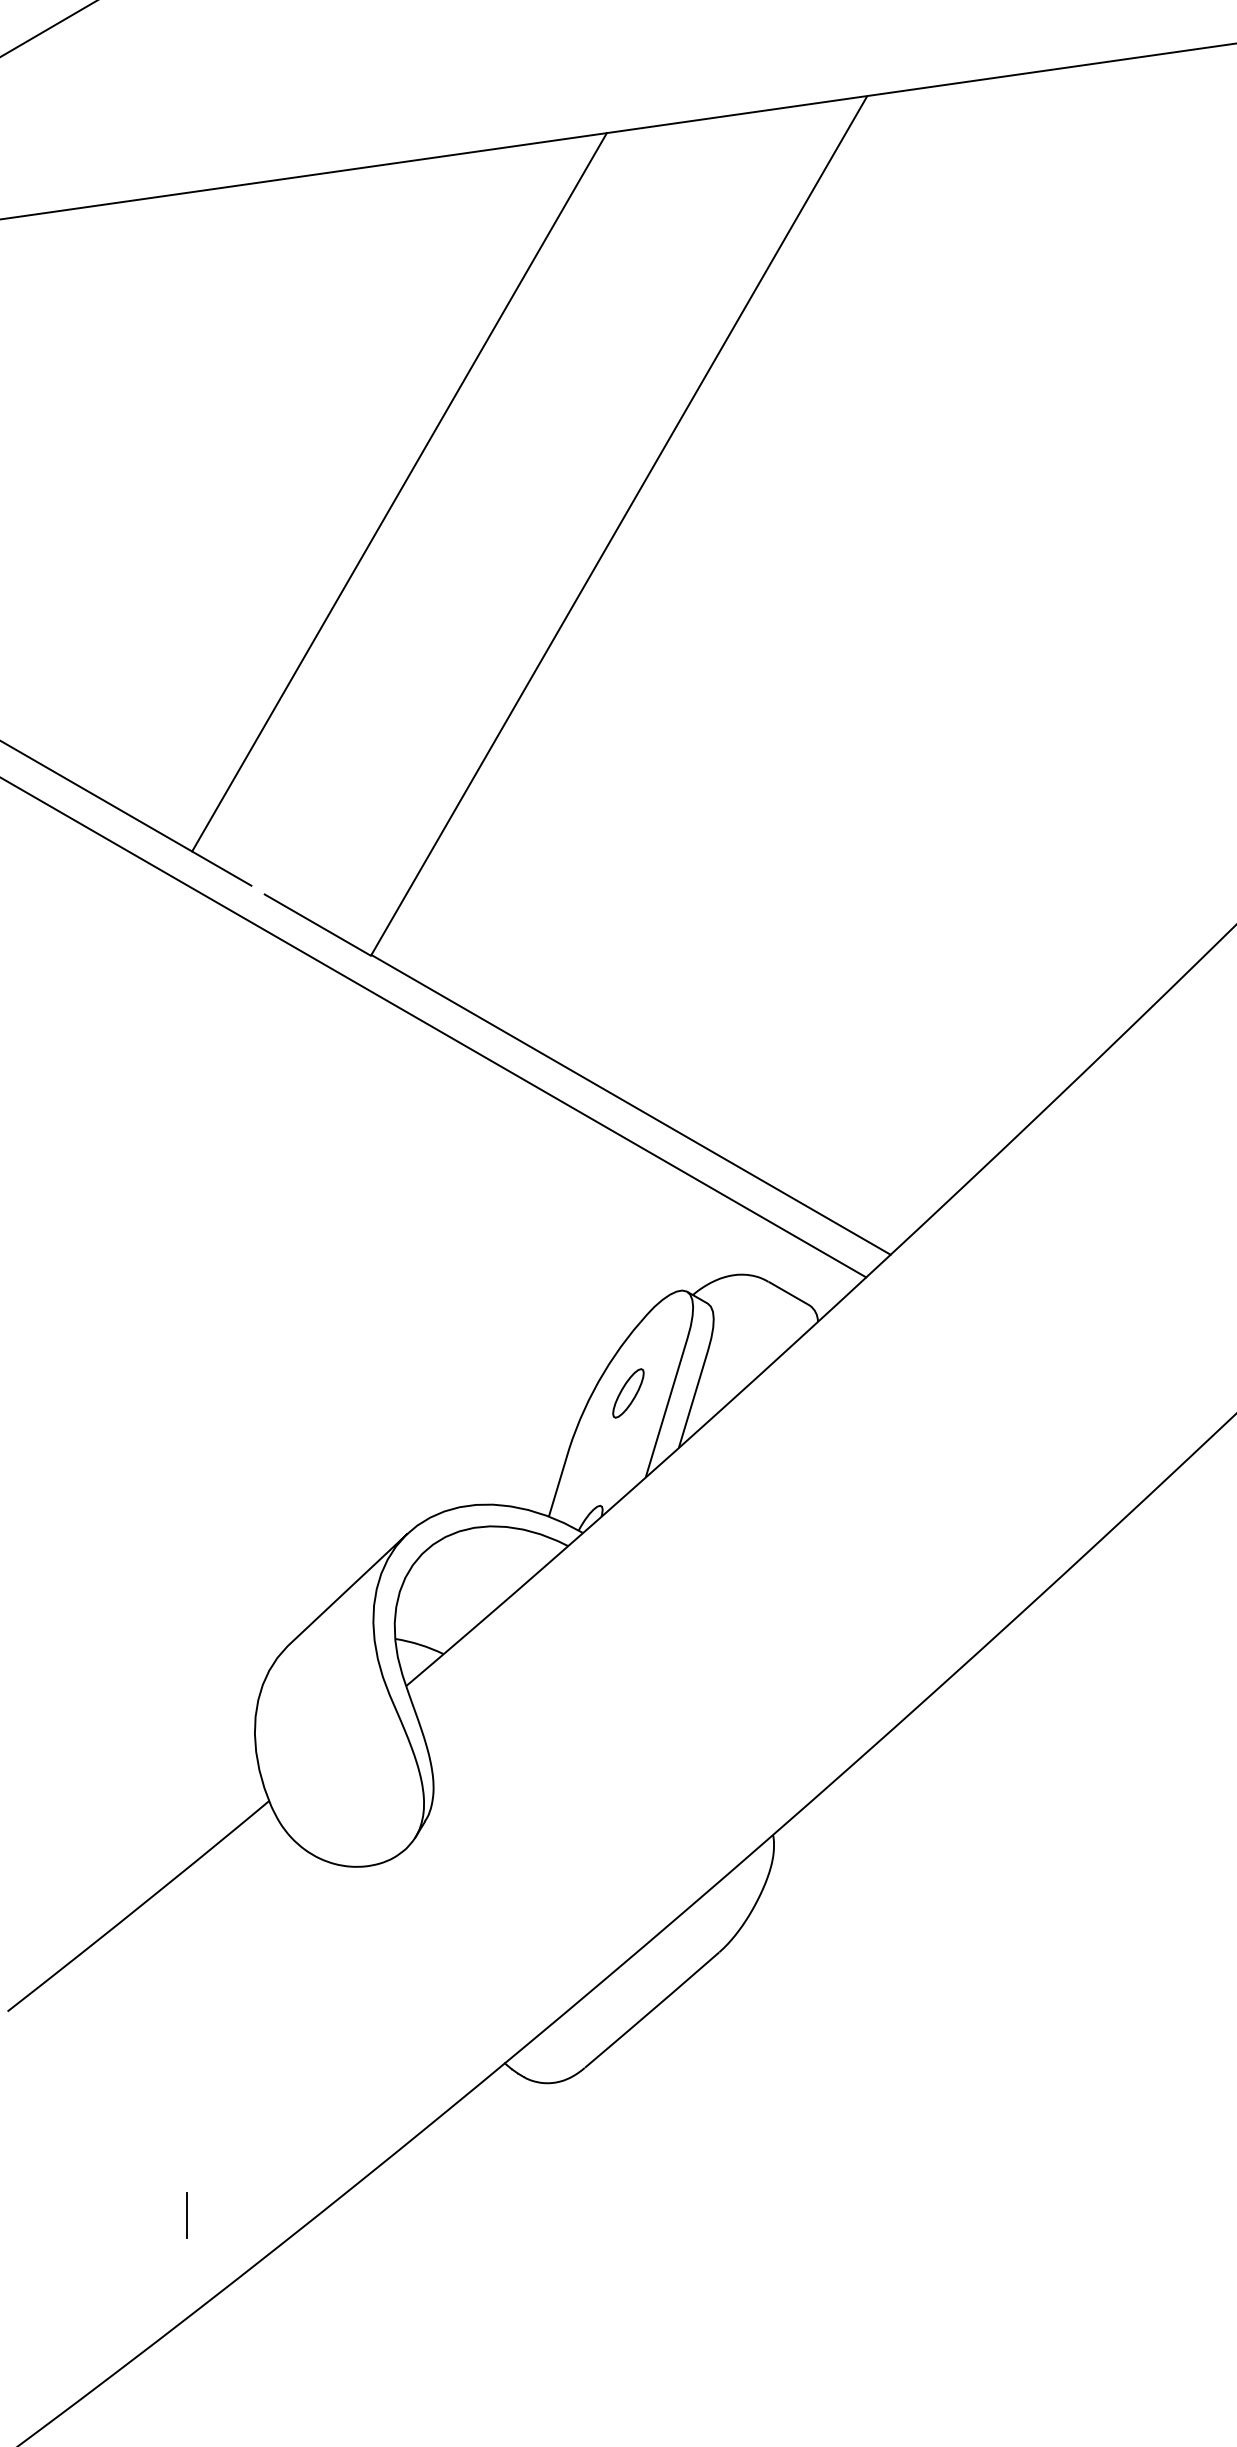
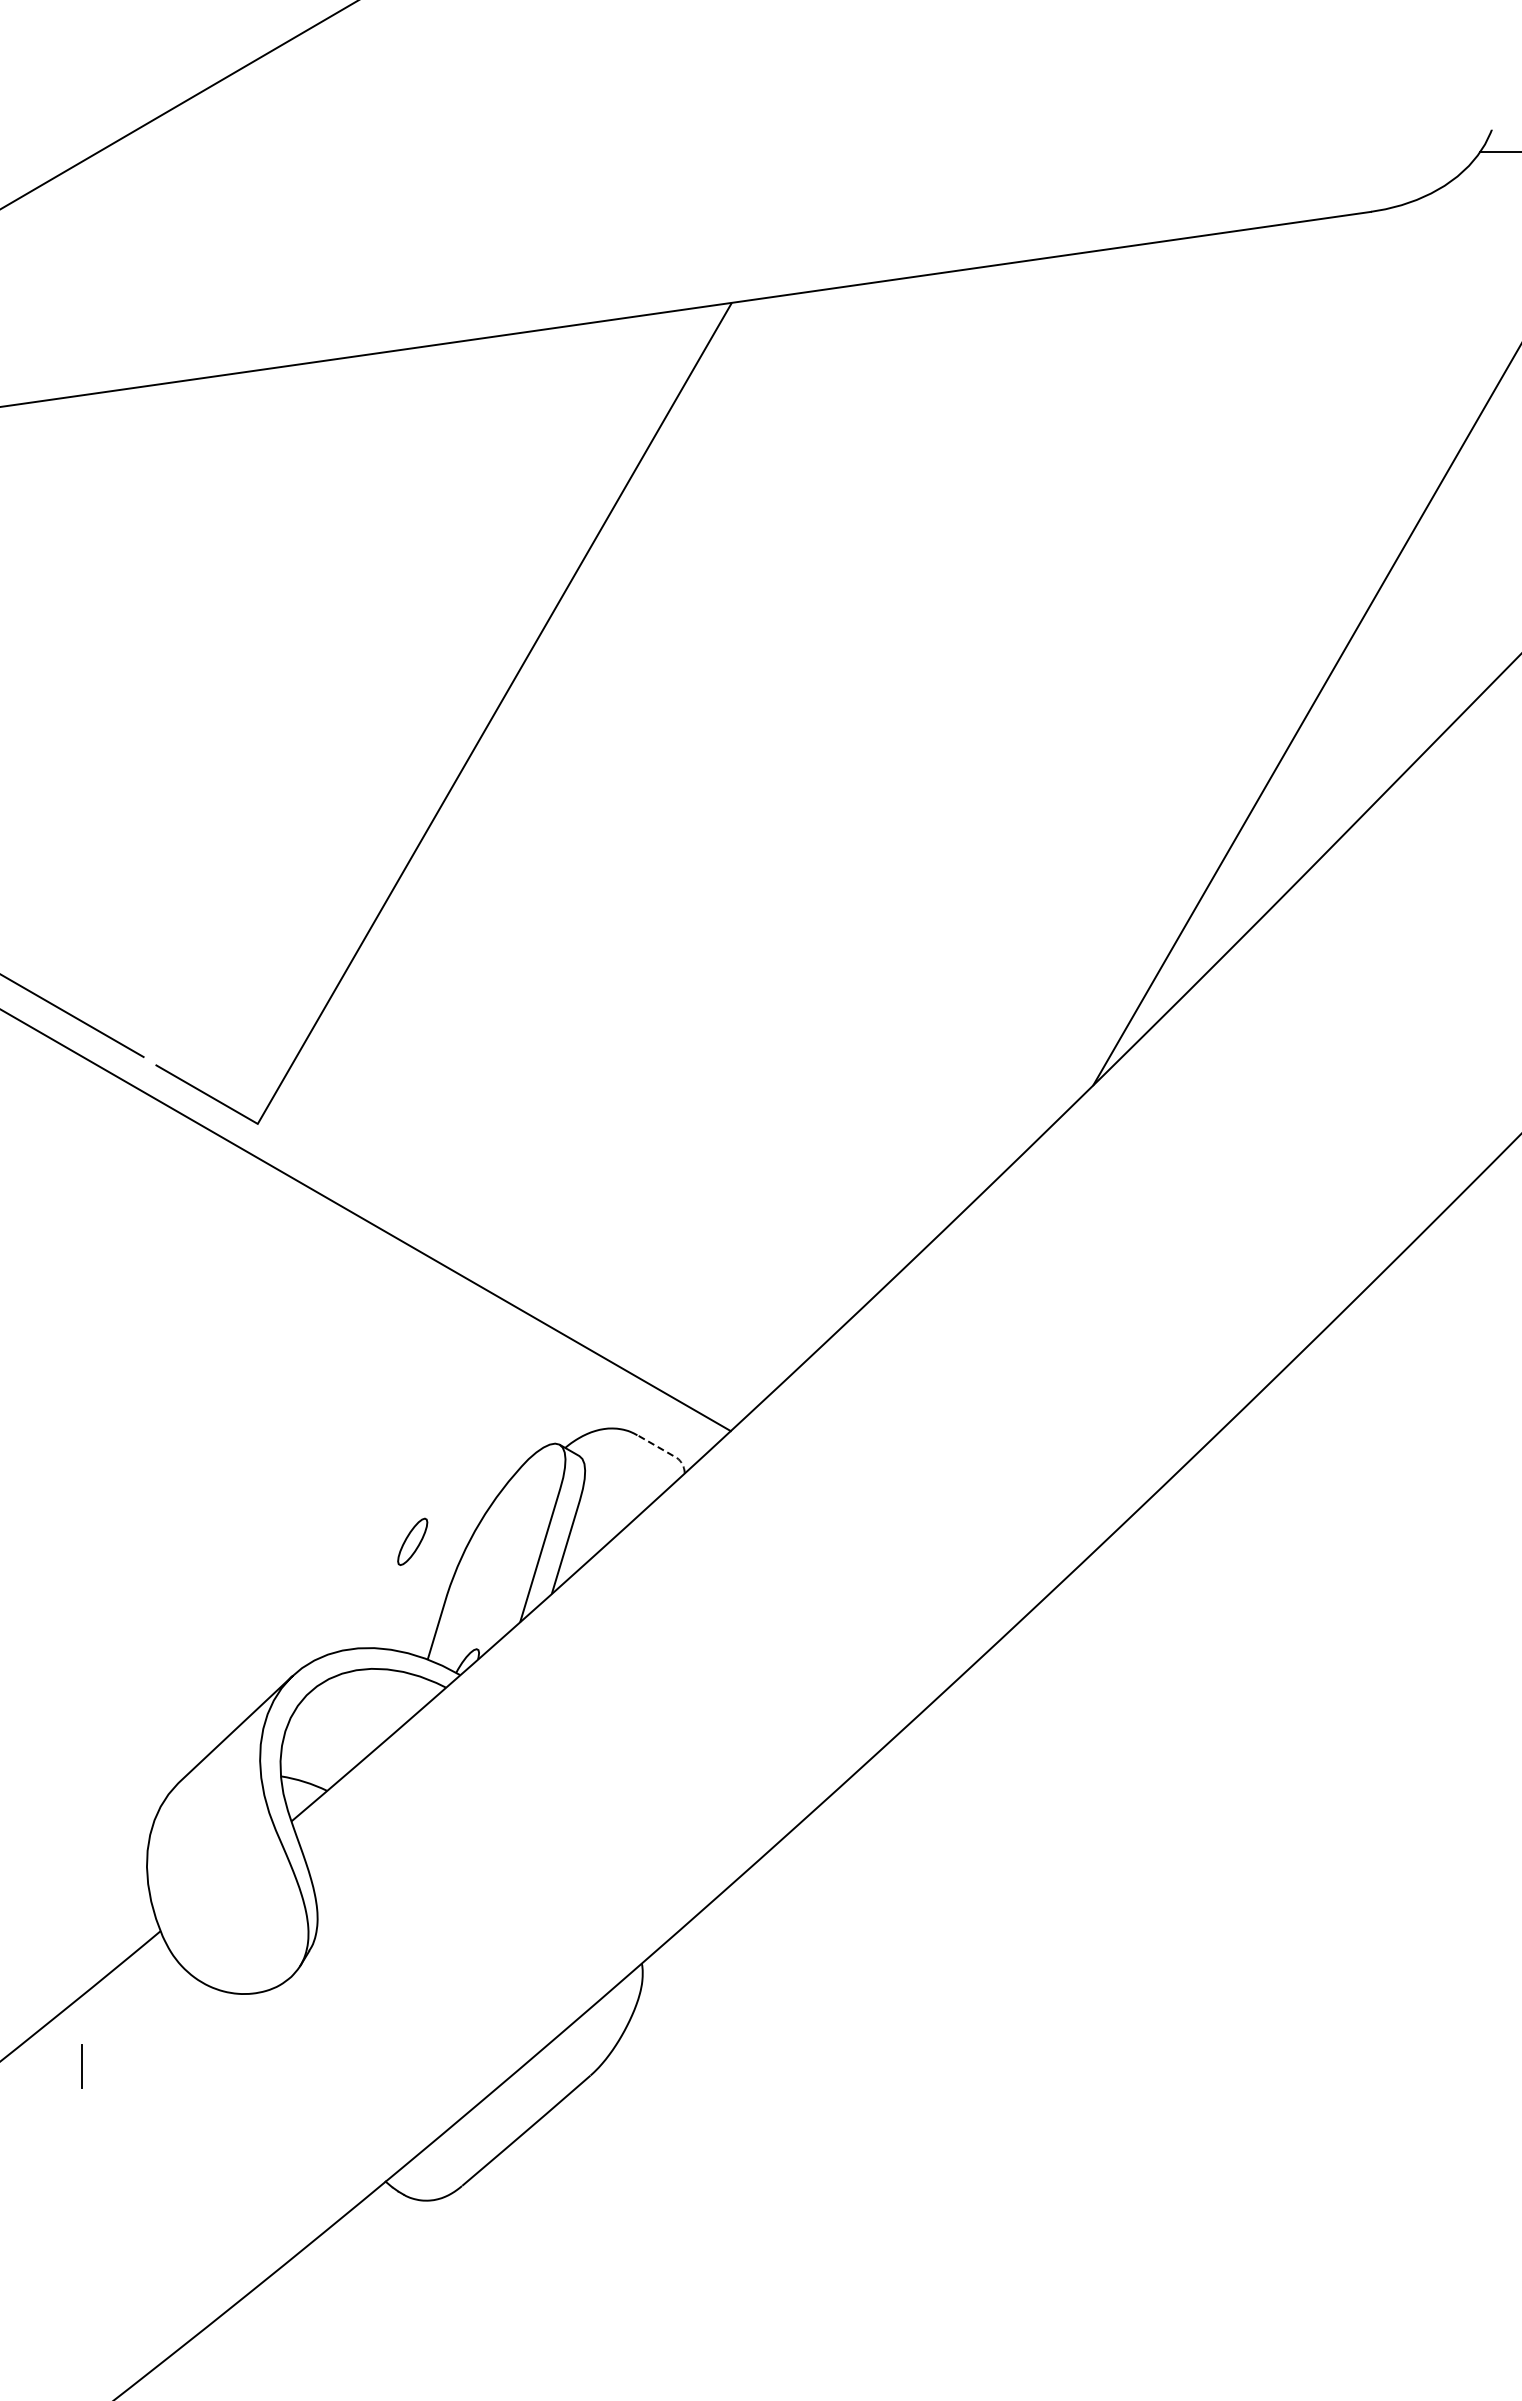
line: (399, 492) -> (285, 681), removed
line: (631, 1105) -> (506, 1266), removed
line: (799, 1299) -> (667, 1452), solid -> dashed
part: (628, 1393) -> (412, 1541), moved
line: (186, 2216) -> (81, 2066), moved

